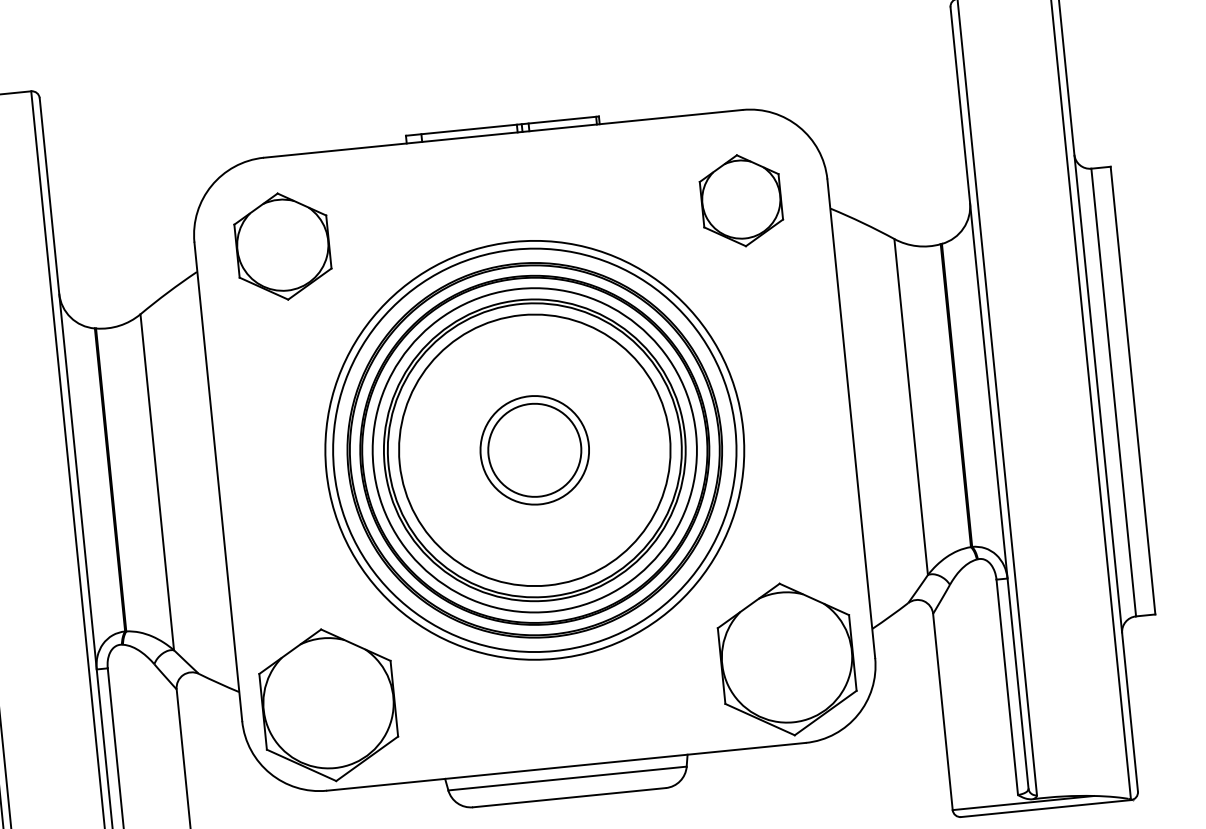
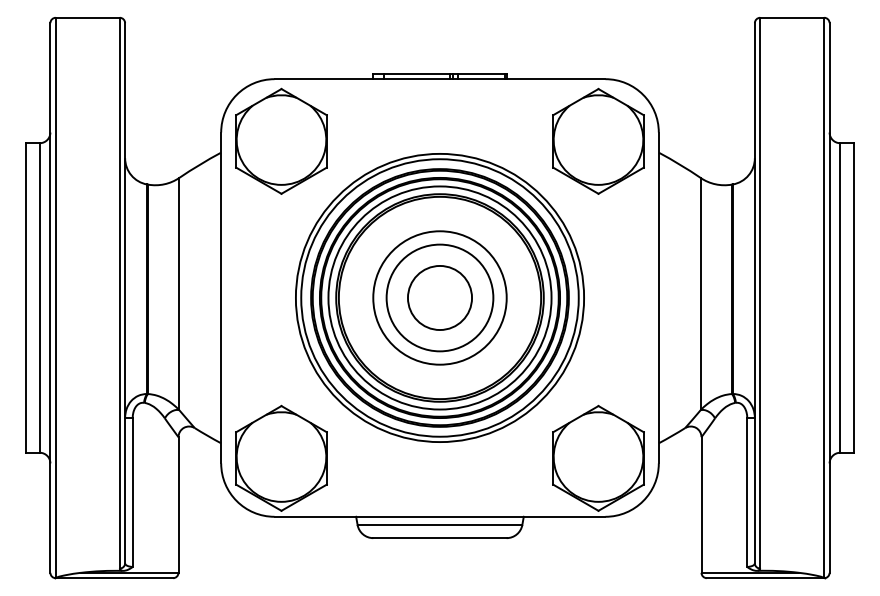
part: (741, 199) -> (598, 140), size x1.67
part: (282, 245) -> (281, 140), size x1.43
circle: (534, 449) -> (439, 297), size x0.71
circle: (534, 449) -> (439, 297), size x1.43

